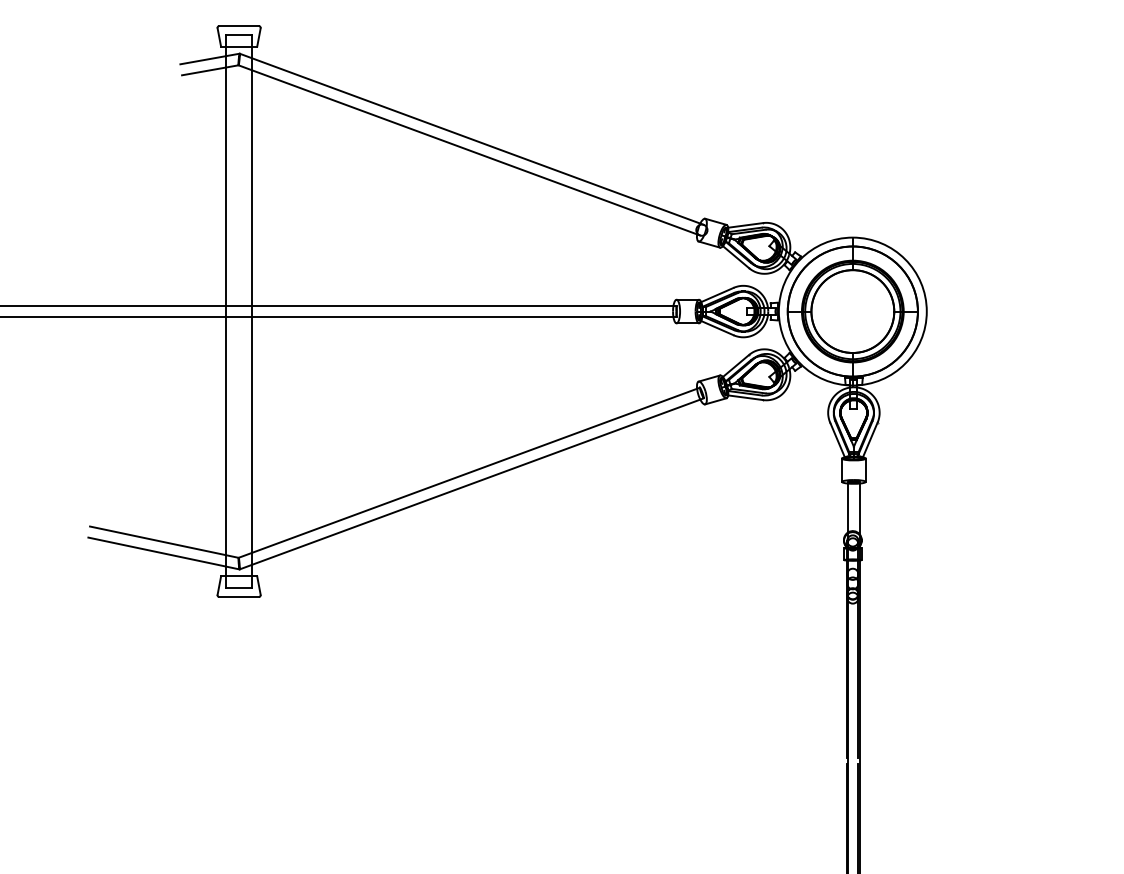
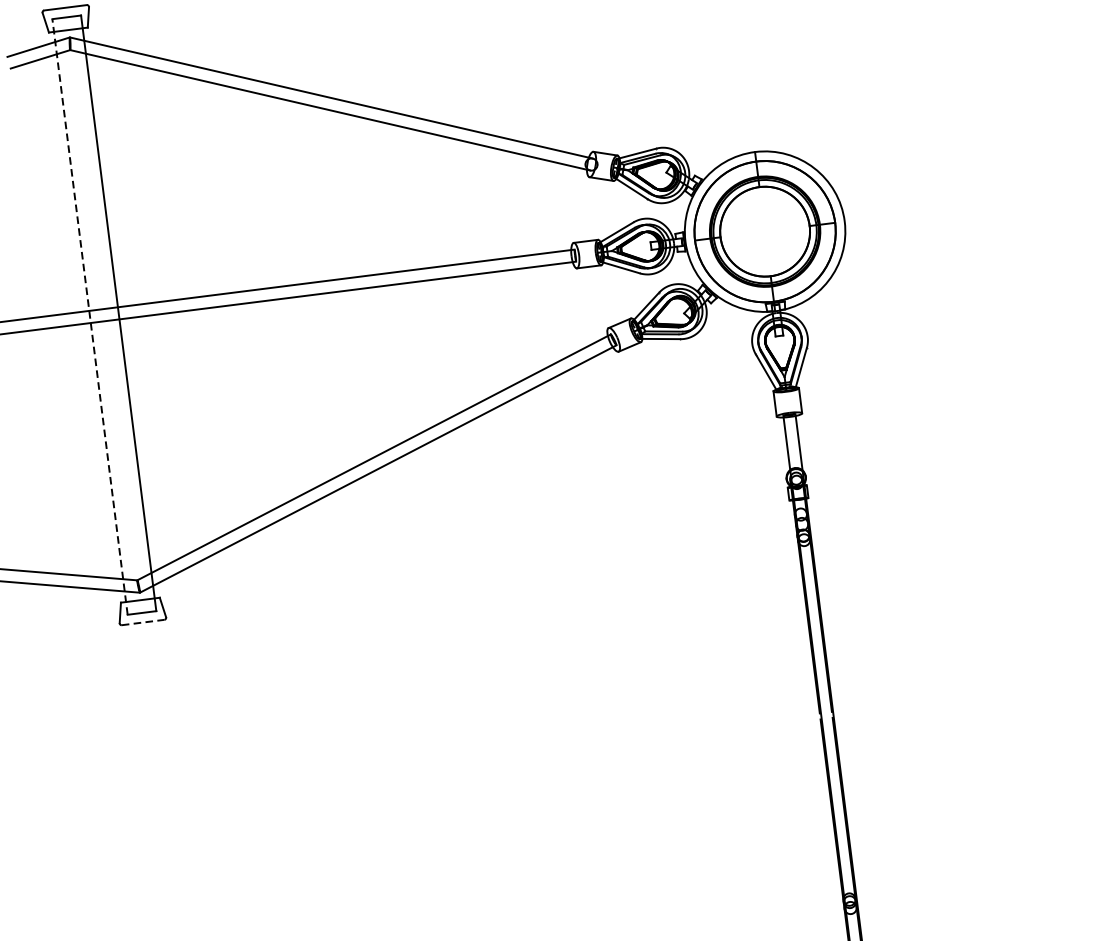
line: (225, 311) -> (89, 316), solid -> dashed
line: (239, 597) -> (143, 622), solid -> dashed

